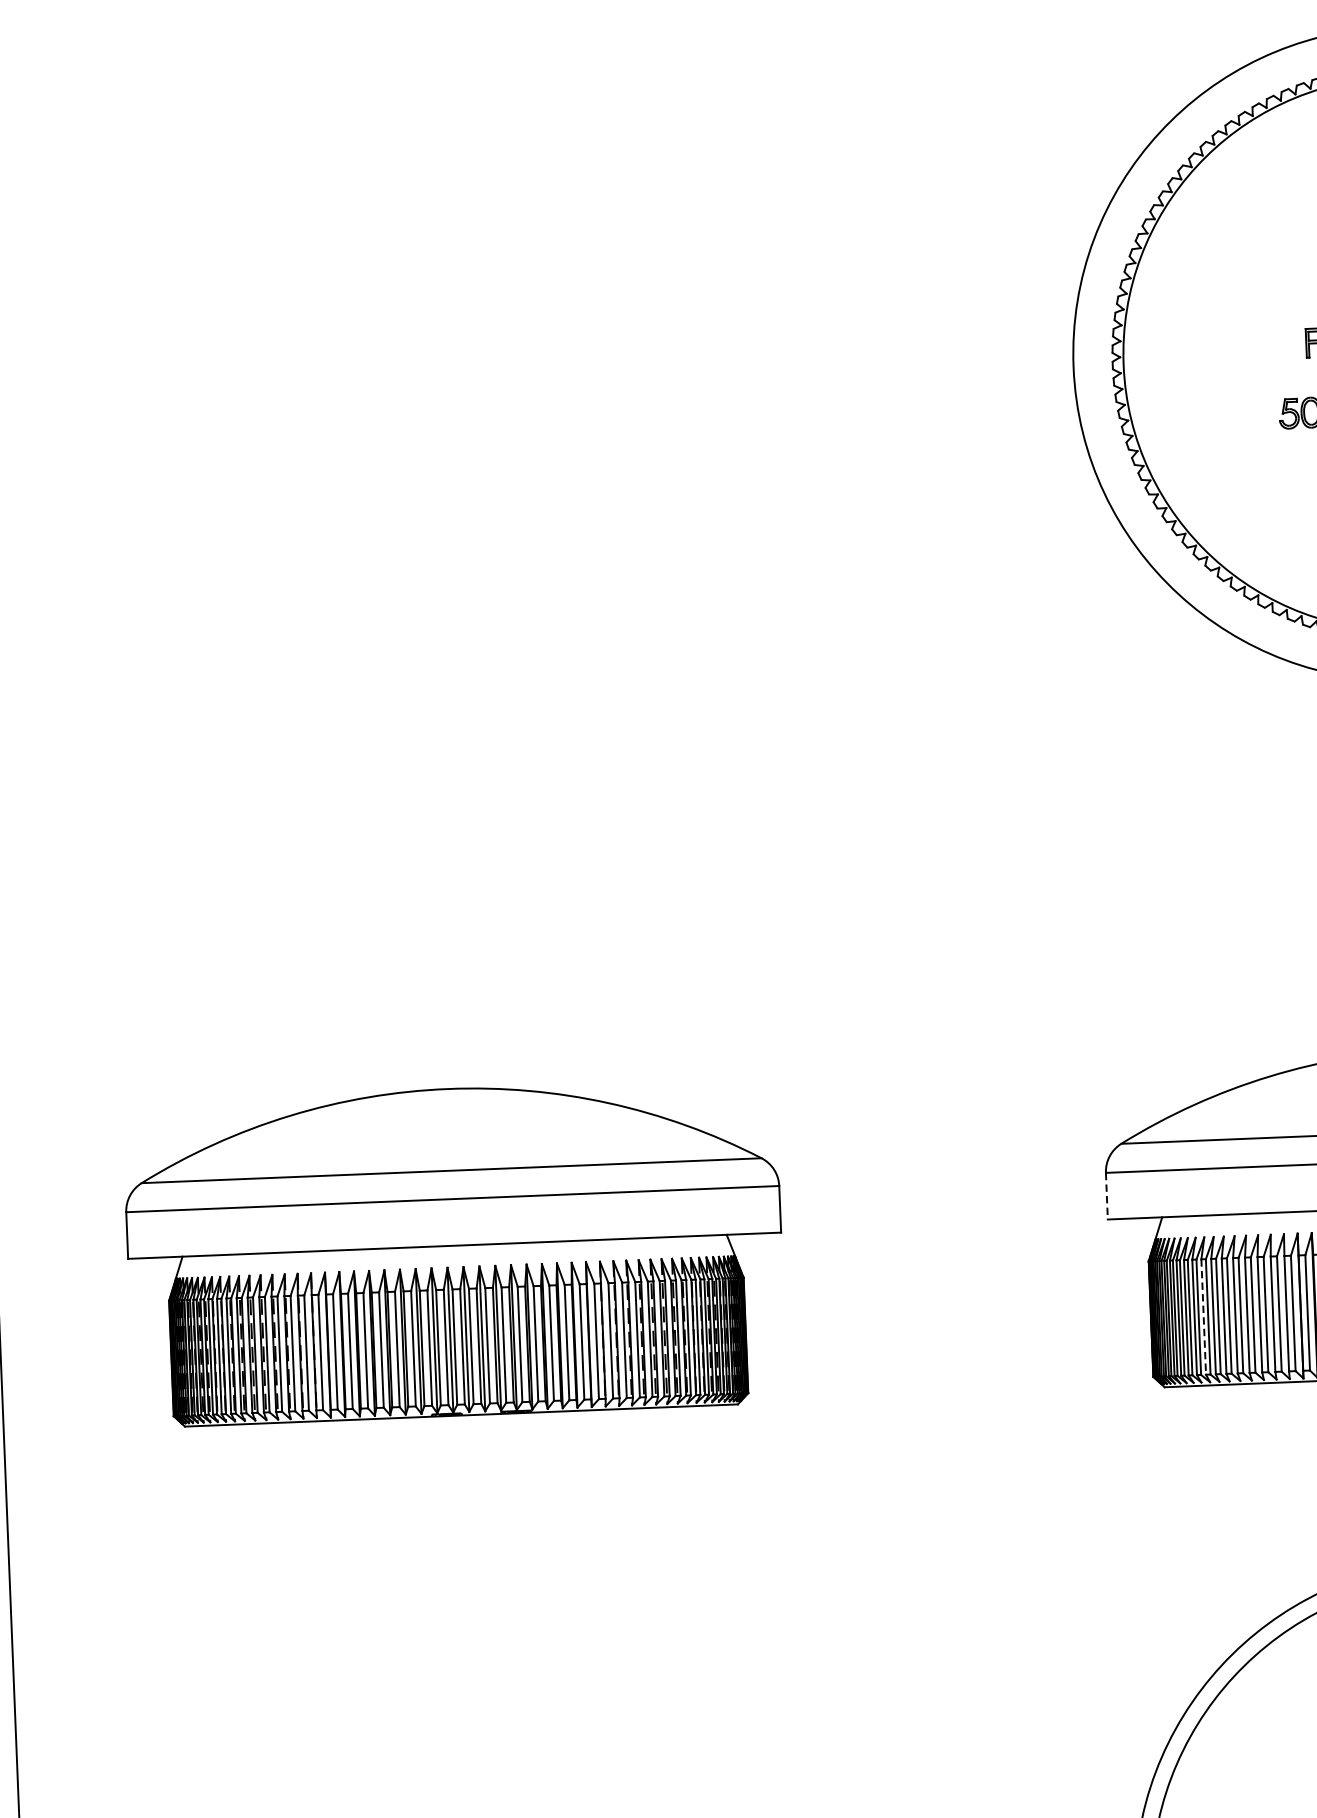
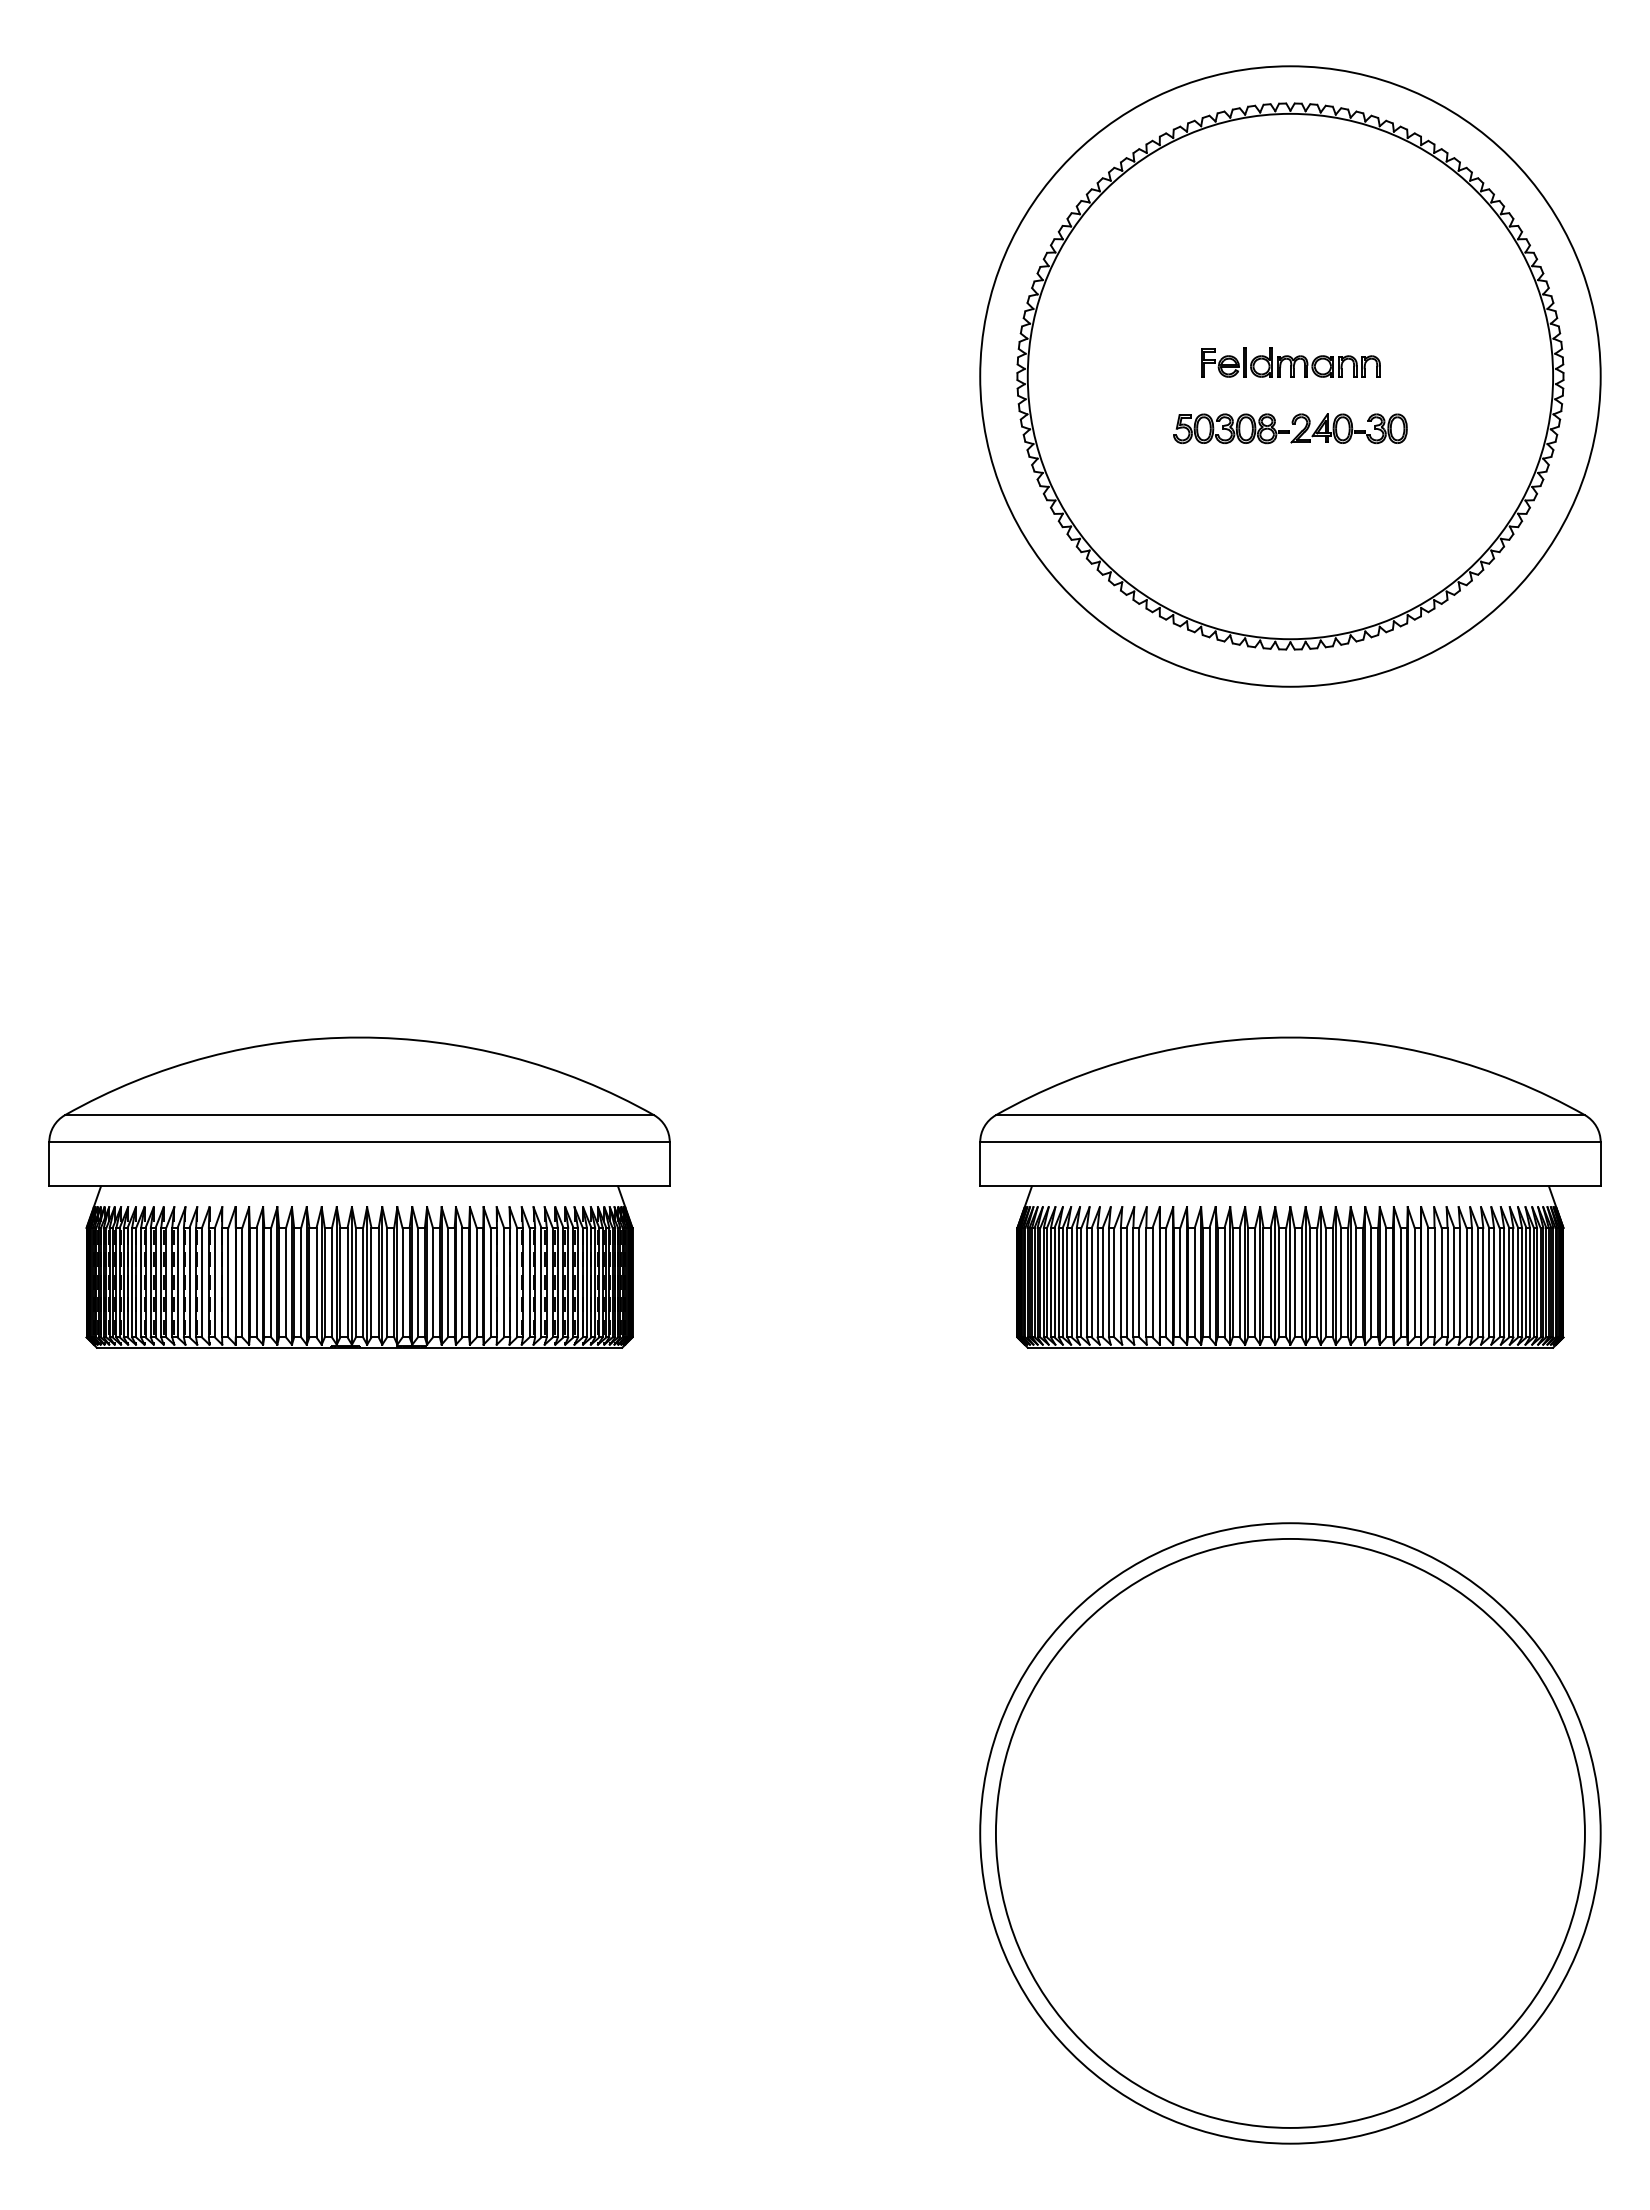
line: (1107, 1196) -> (980, 1164), dashed -> solid
line: (1203, 1316) -> (1067, 1282), dashed -> solid

